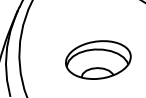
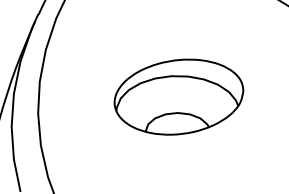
part: (98, 59) -> (179, 96), moved

